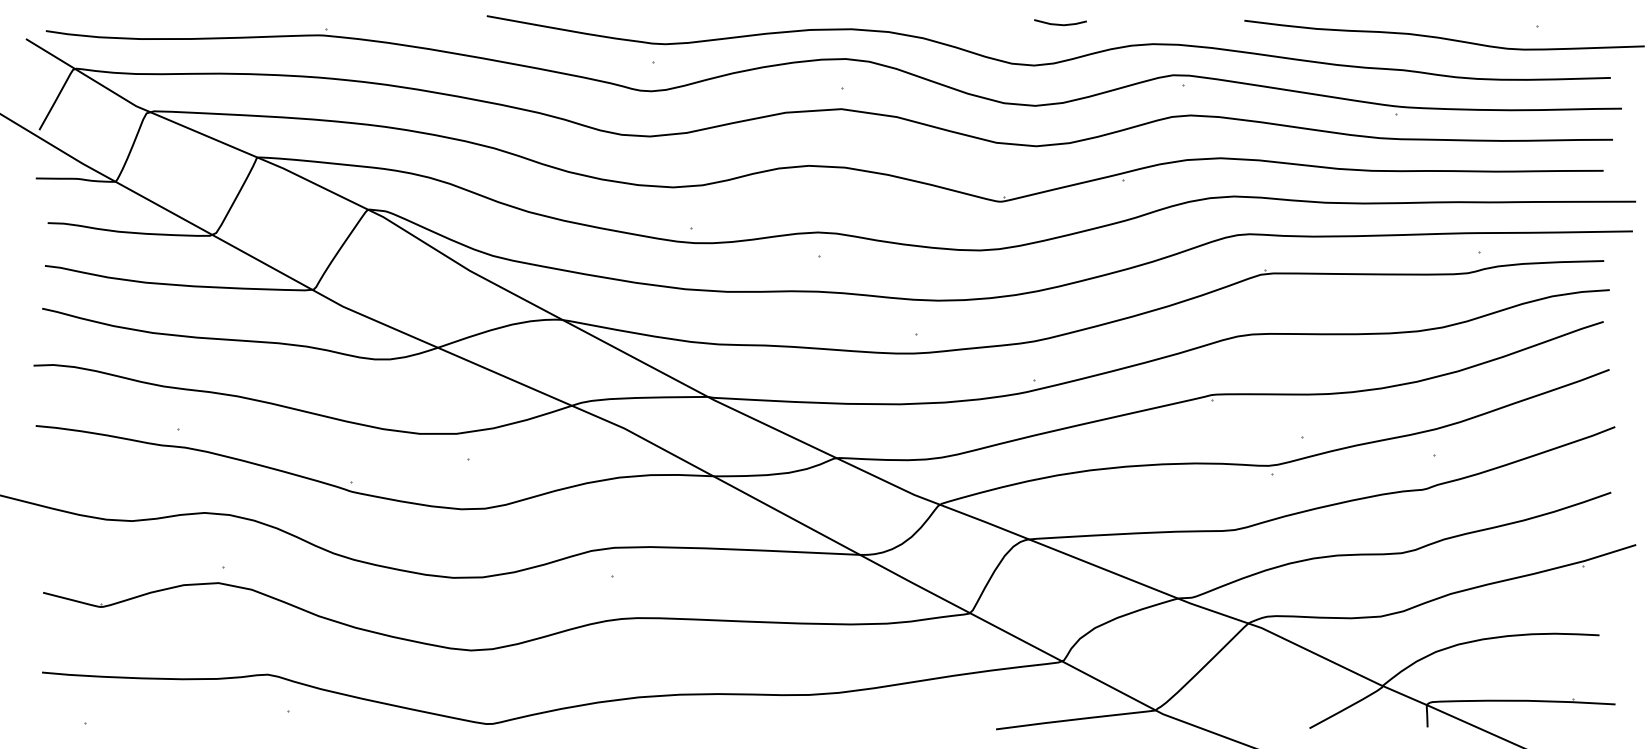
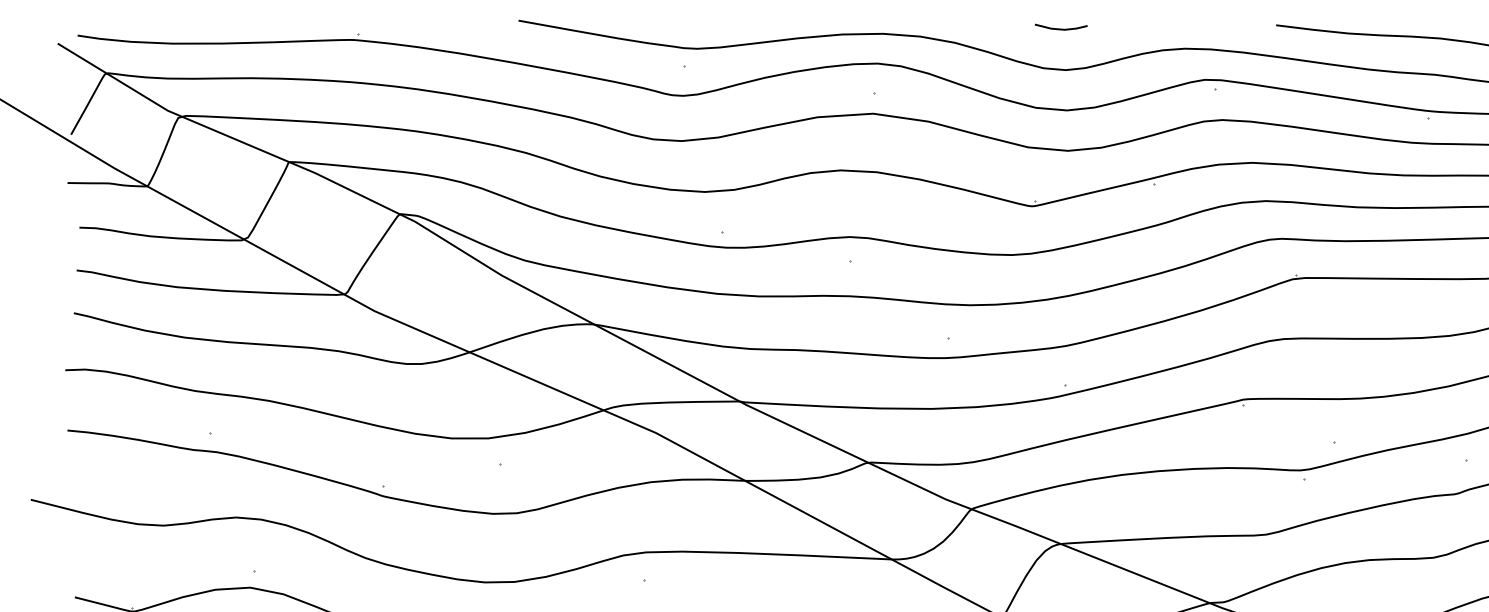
line: (1060, 24) -> (1061, 29), moved

